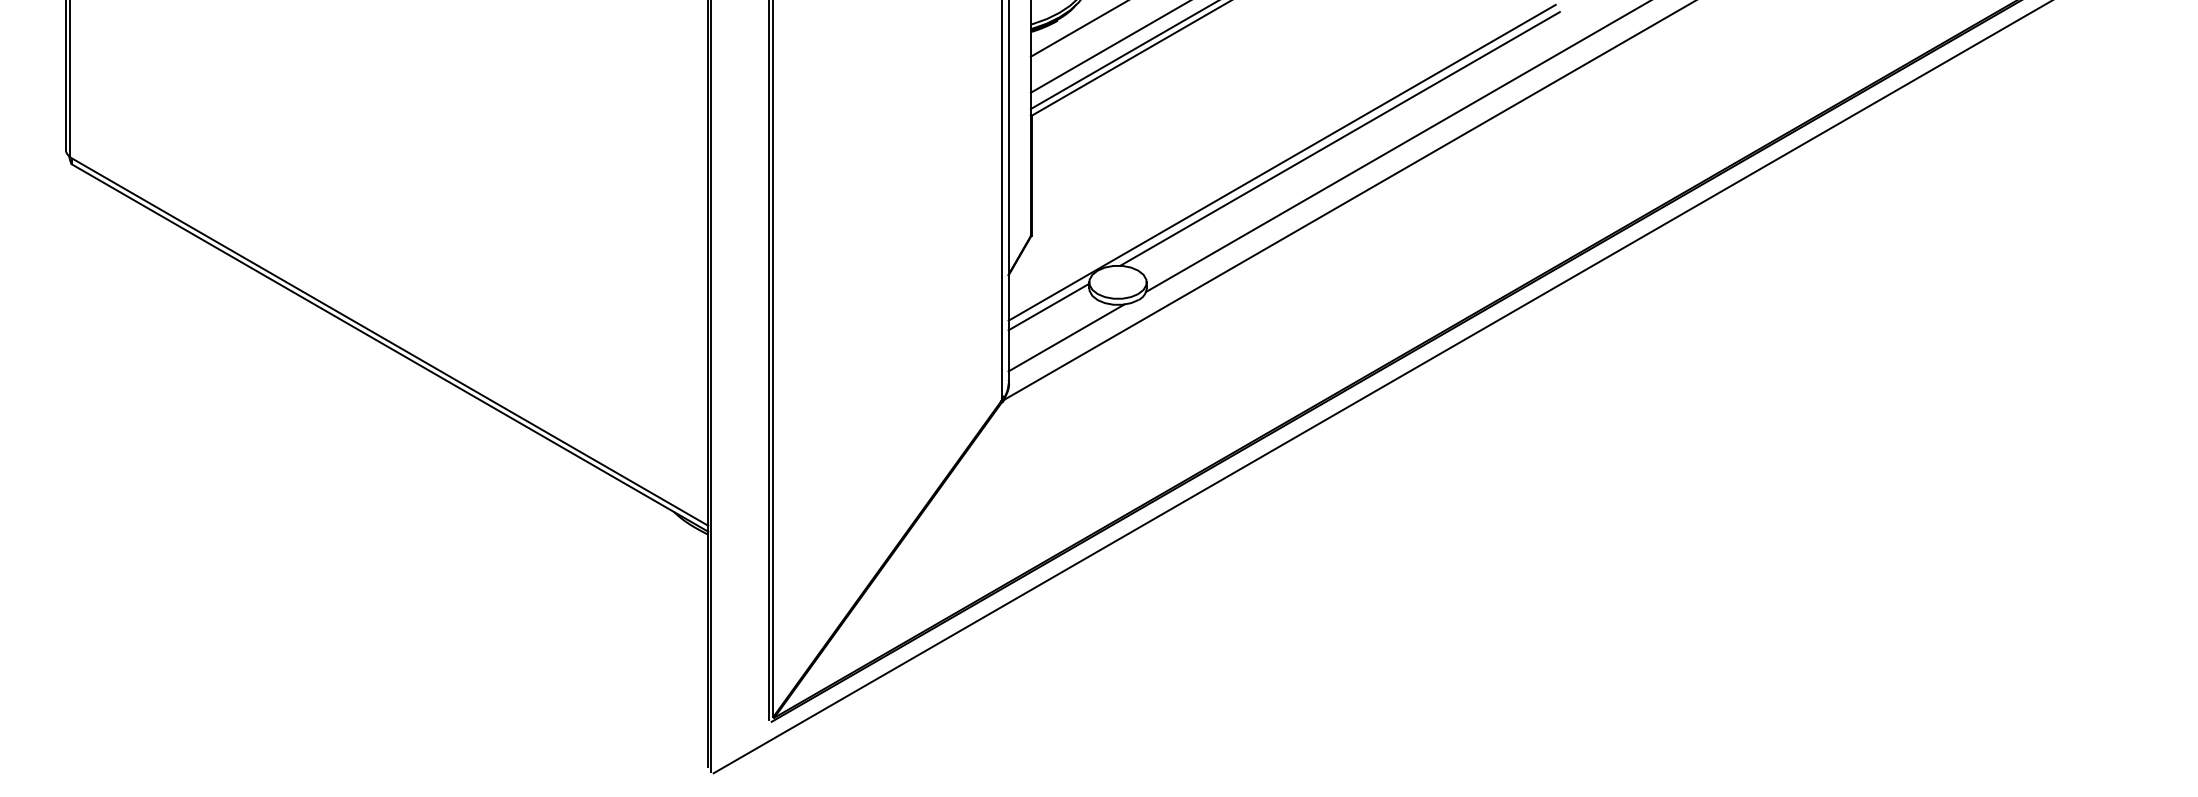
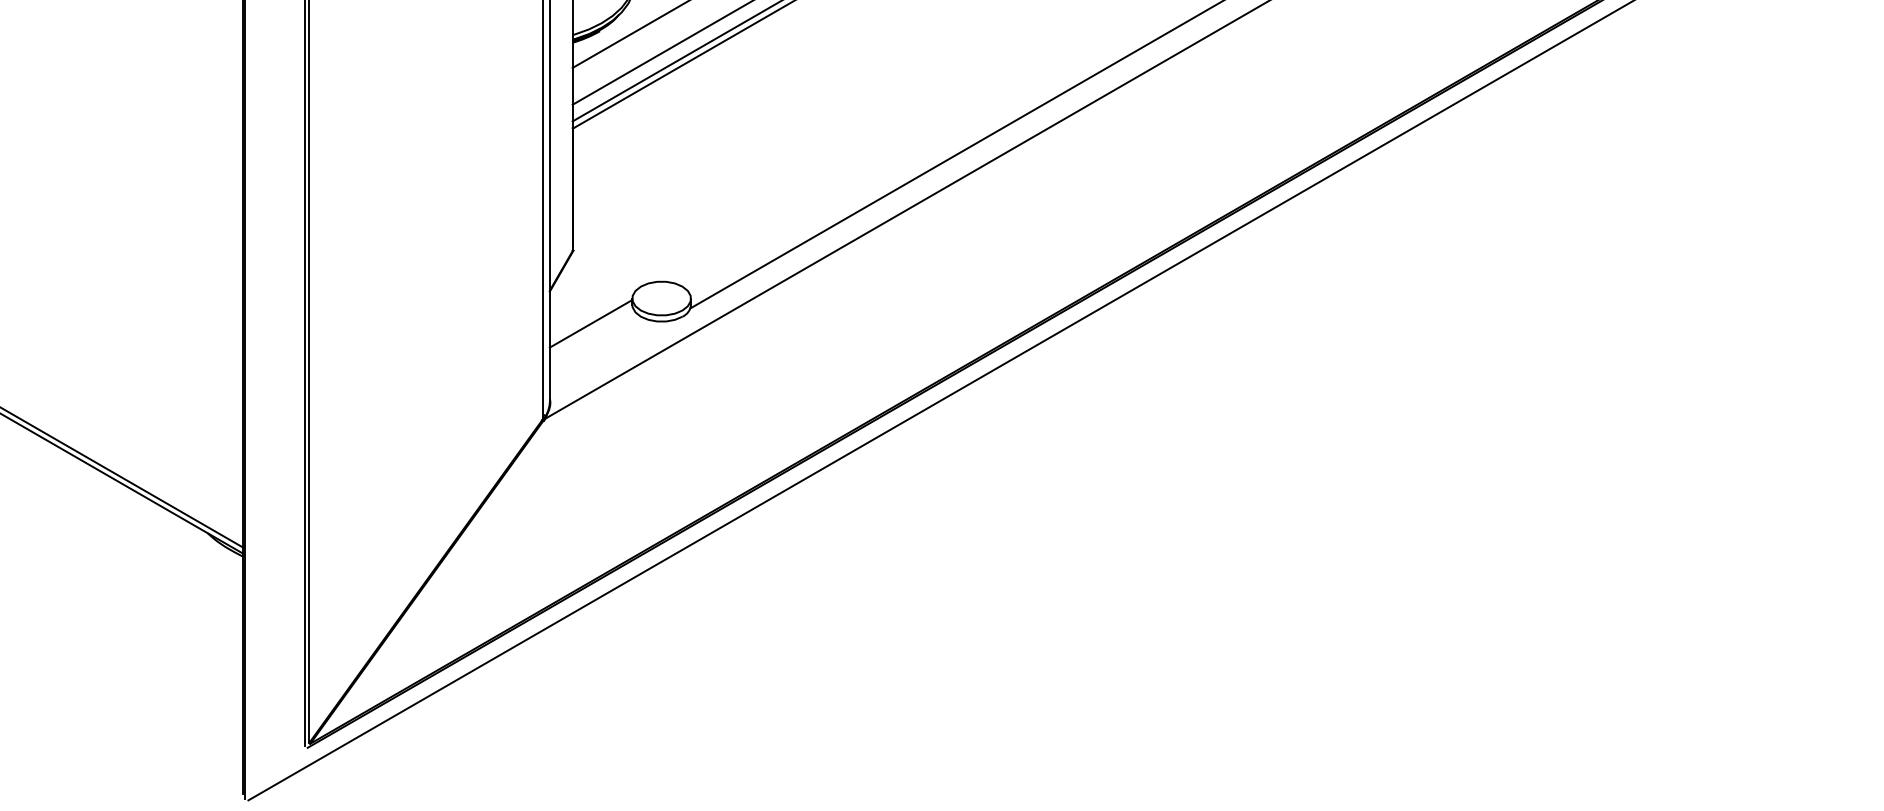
line: (1339, 138) -> (888, 151), removed
line: (1281, 162) -> (828, 176), removed
line: (1066, 337) -> (609, 354), removed

